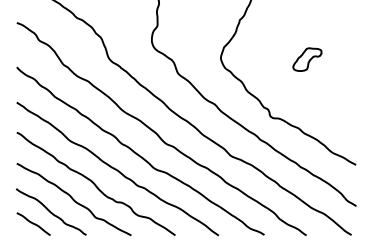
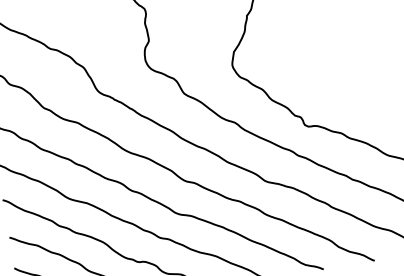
part: (307, 59) -> (337, 48), removed

